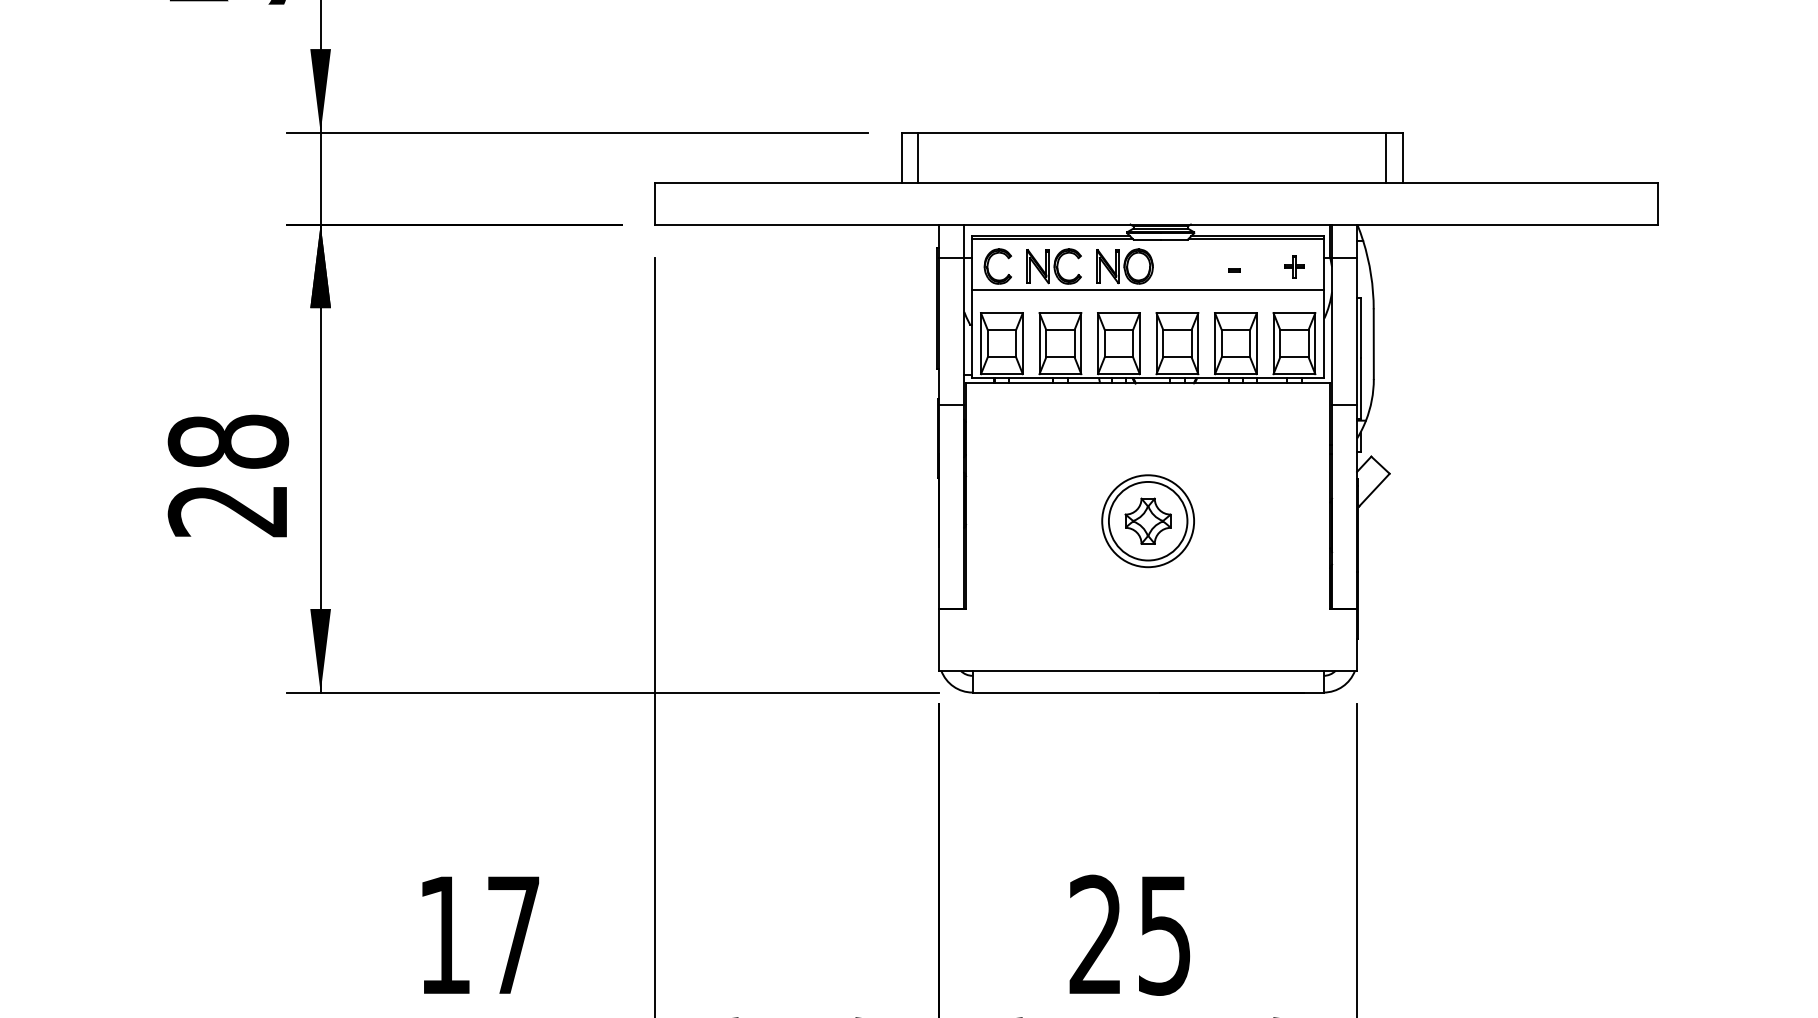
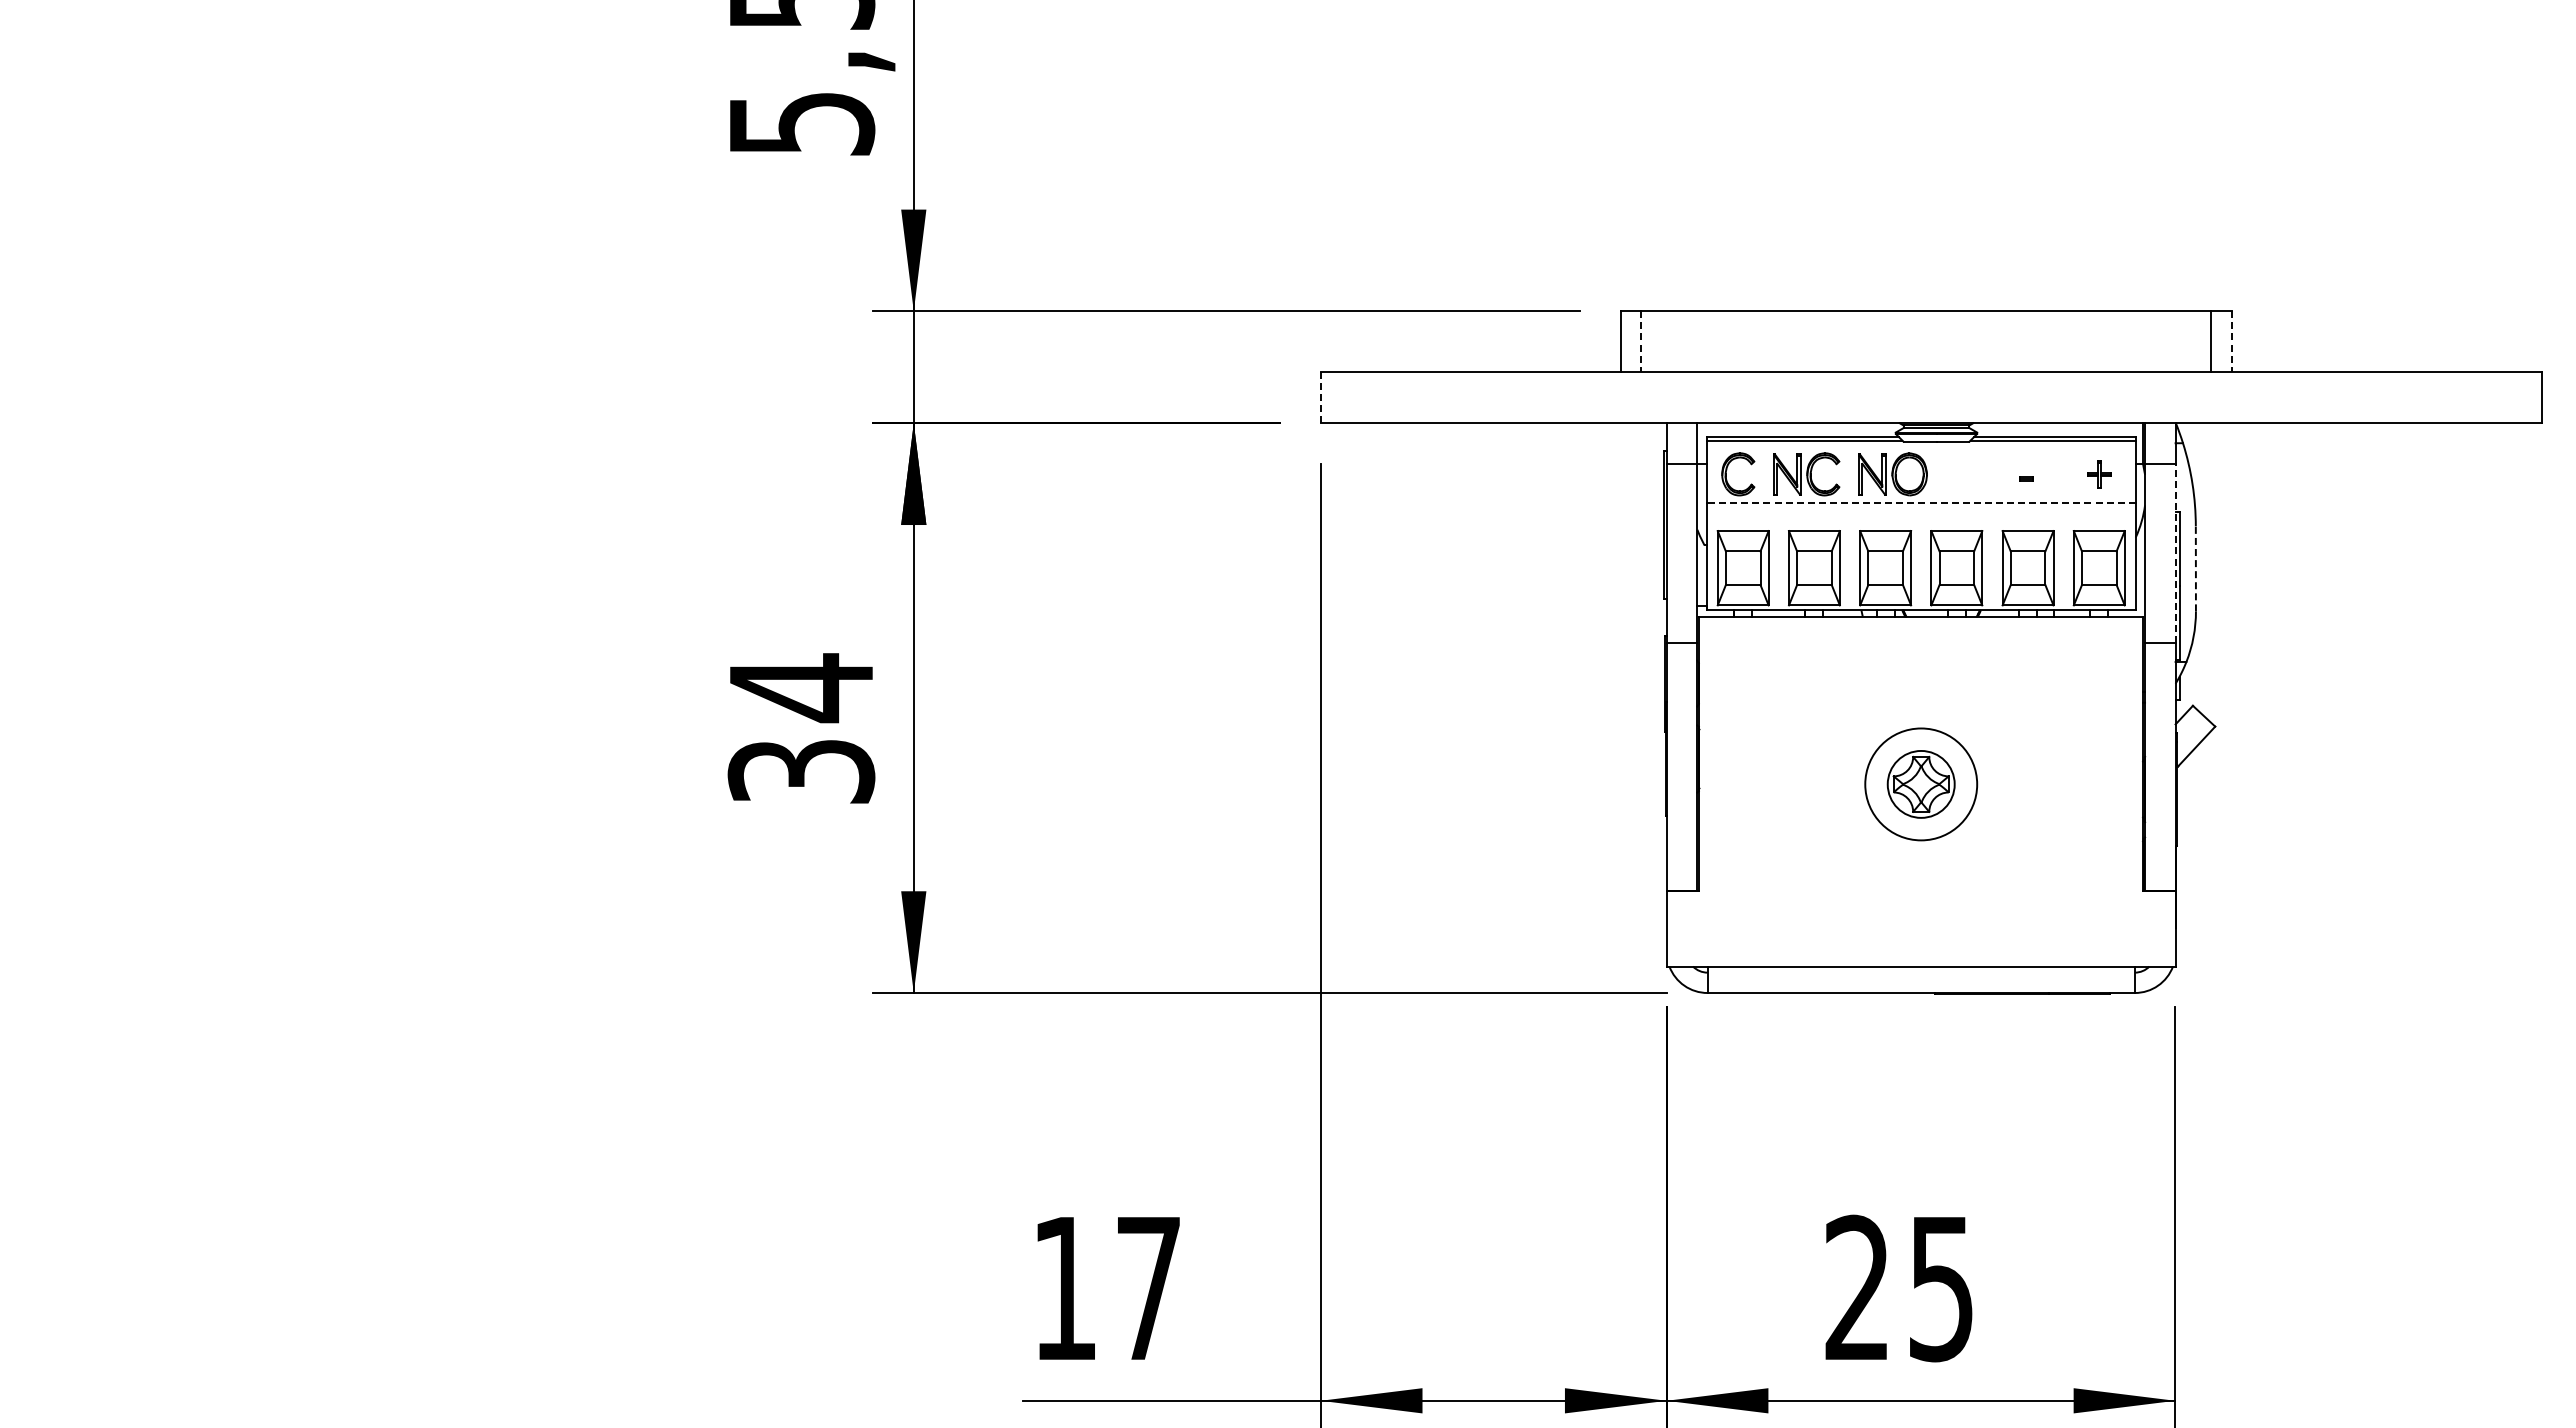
line: (918, 157) -> (1641, 341), solid -> dashed
line: (1403, 157) -> (2231, 341), solid -> dashed
line: (654, 203) -> (1320, 397), solid -> dashed
line: (1147, 290) -> (1920, 503), solid -> dashed
line: (1357, 331) -> (2175, 553), solid -> dashed
line: (1373, 343) -> (2195, 568), solid -> dashed
text: (228, 475) -> (801, 728), 28 -> 34
circle: (1148, 521) -> (1921, 784), size x0.7

